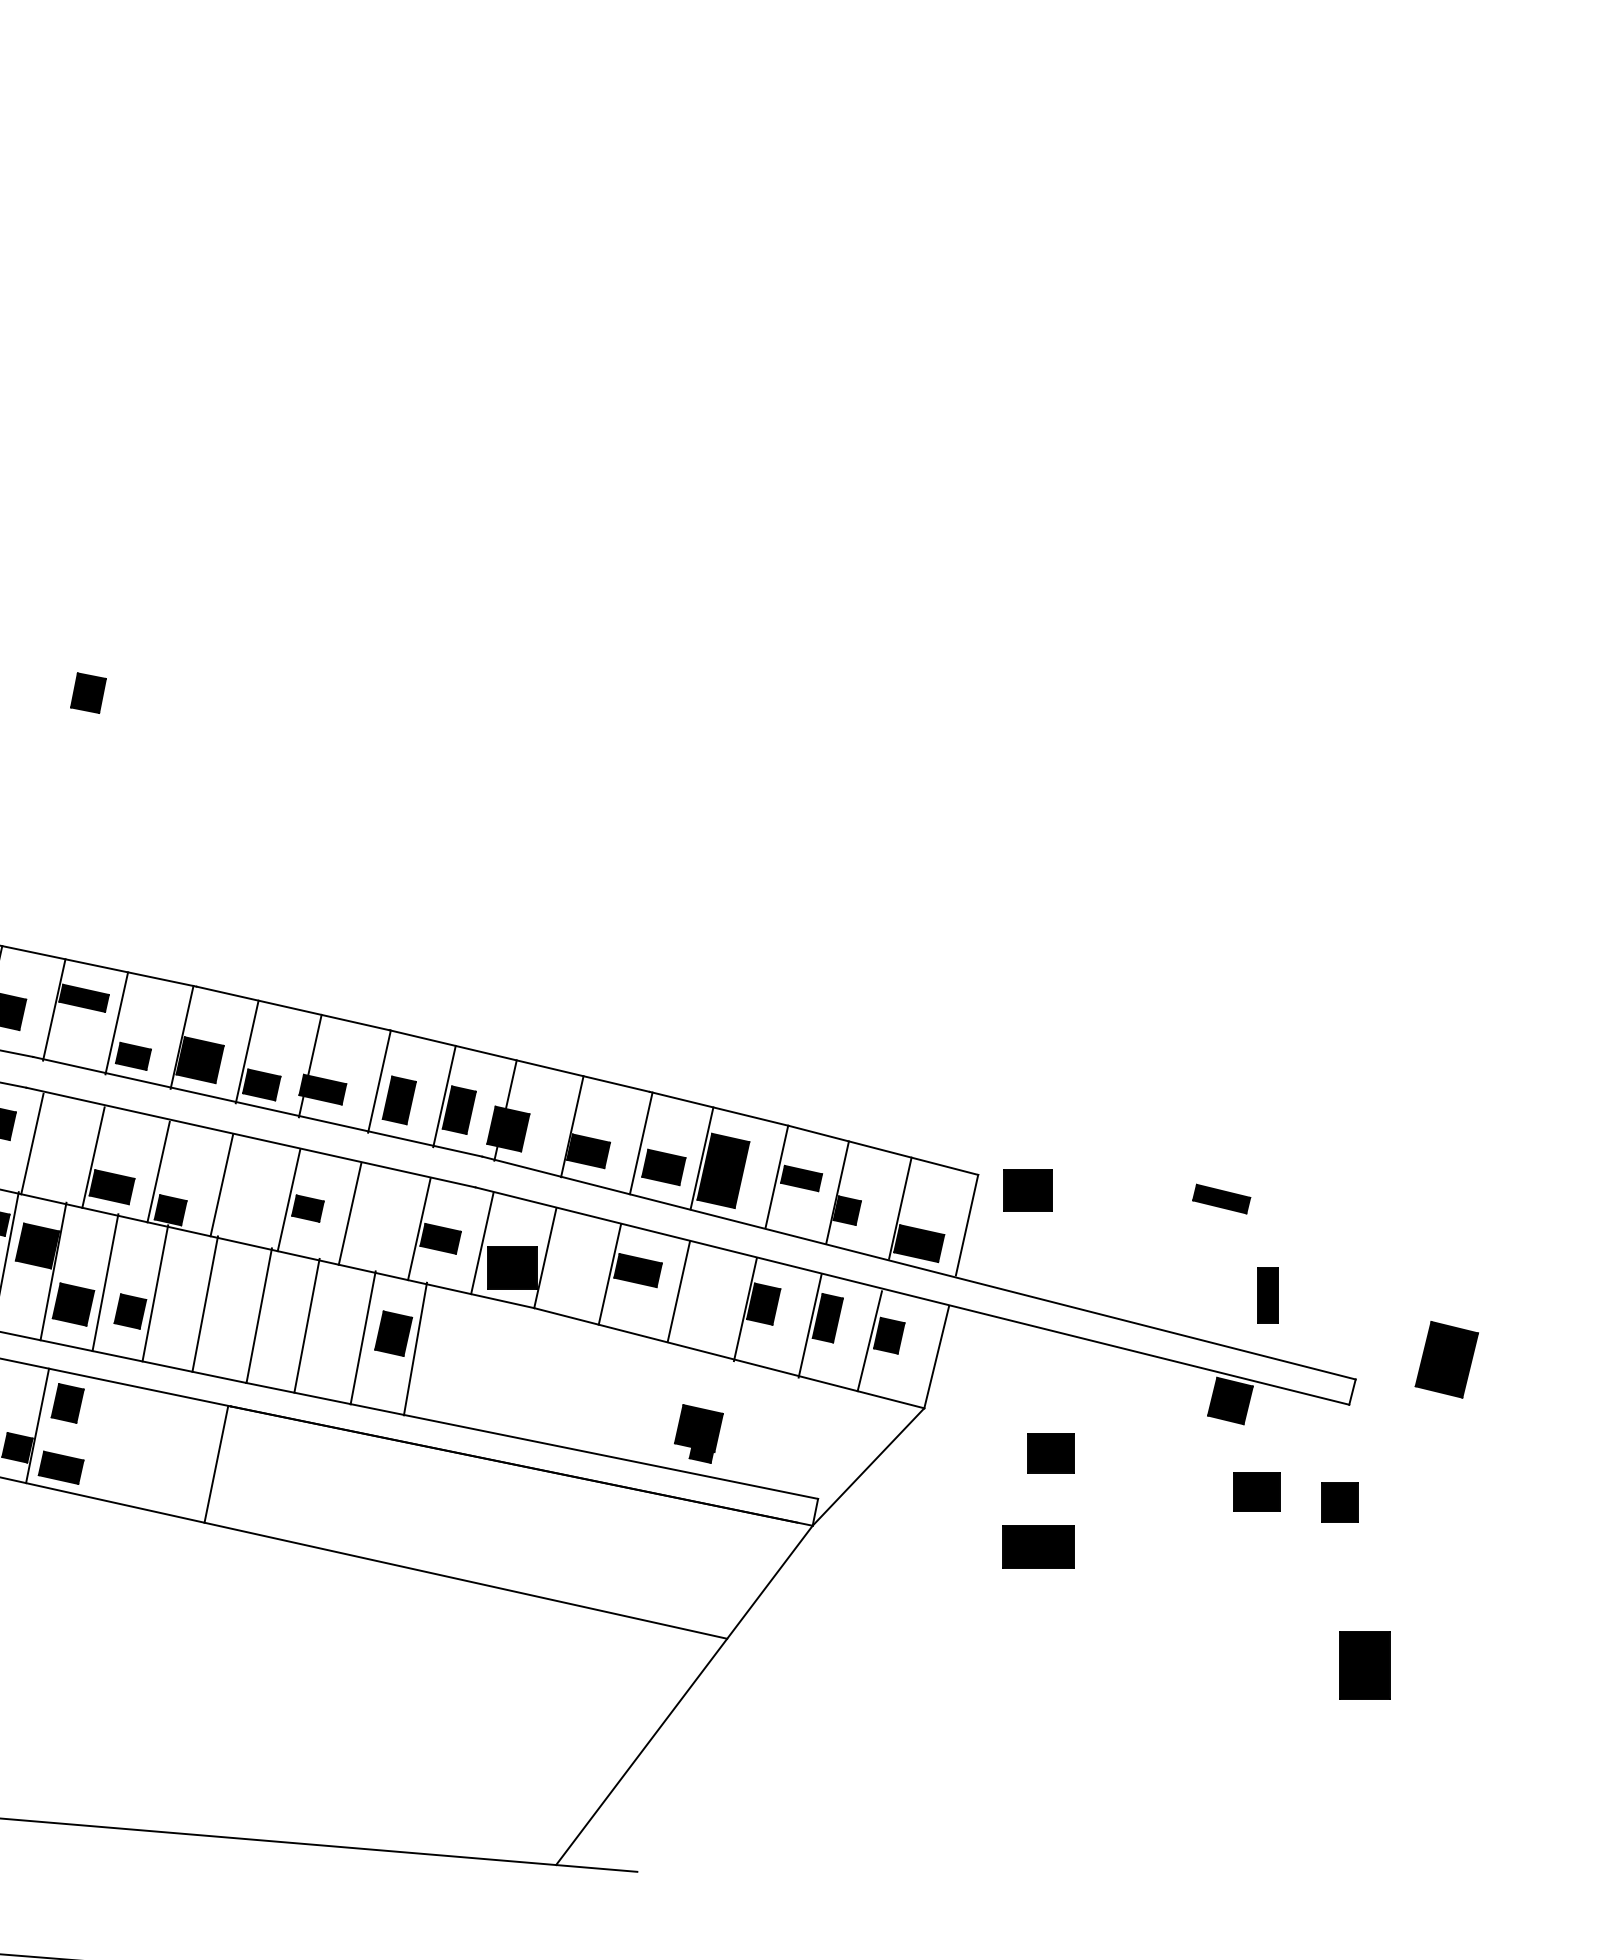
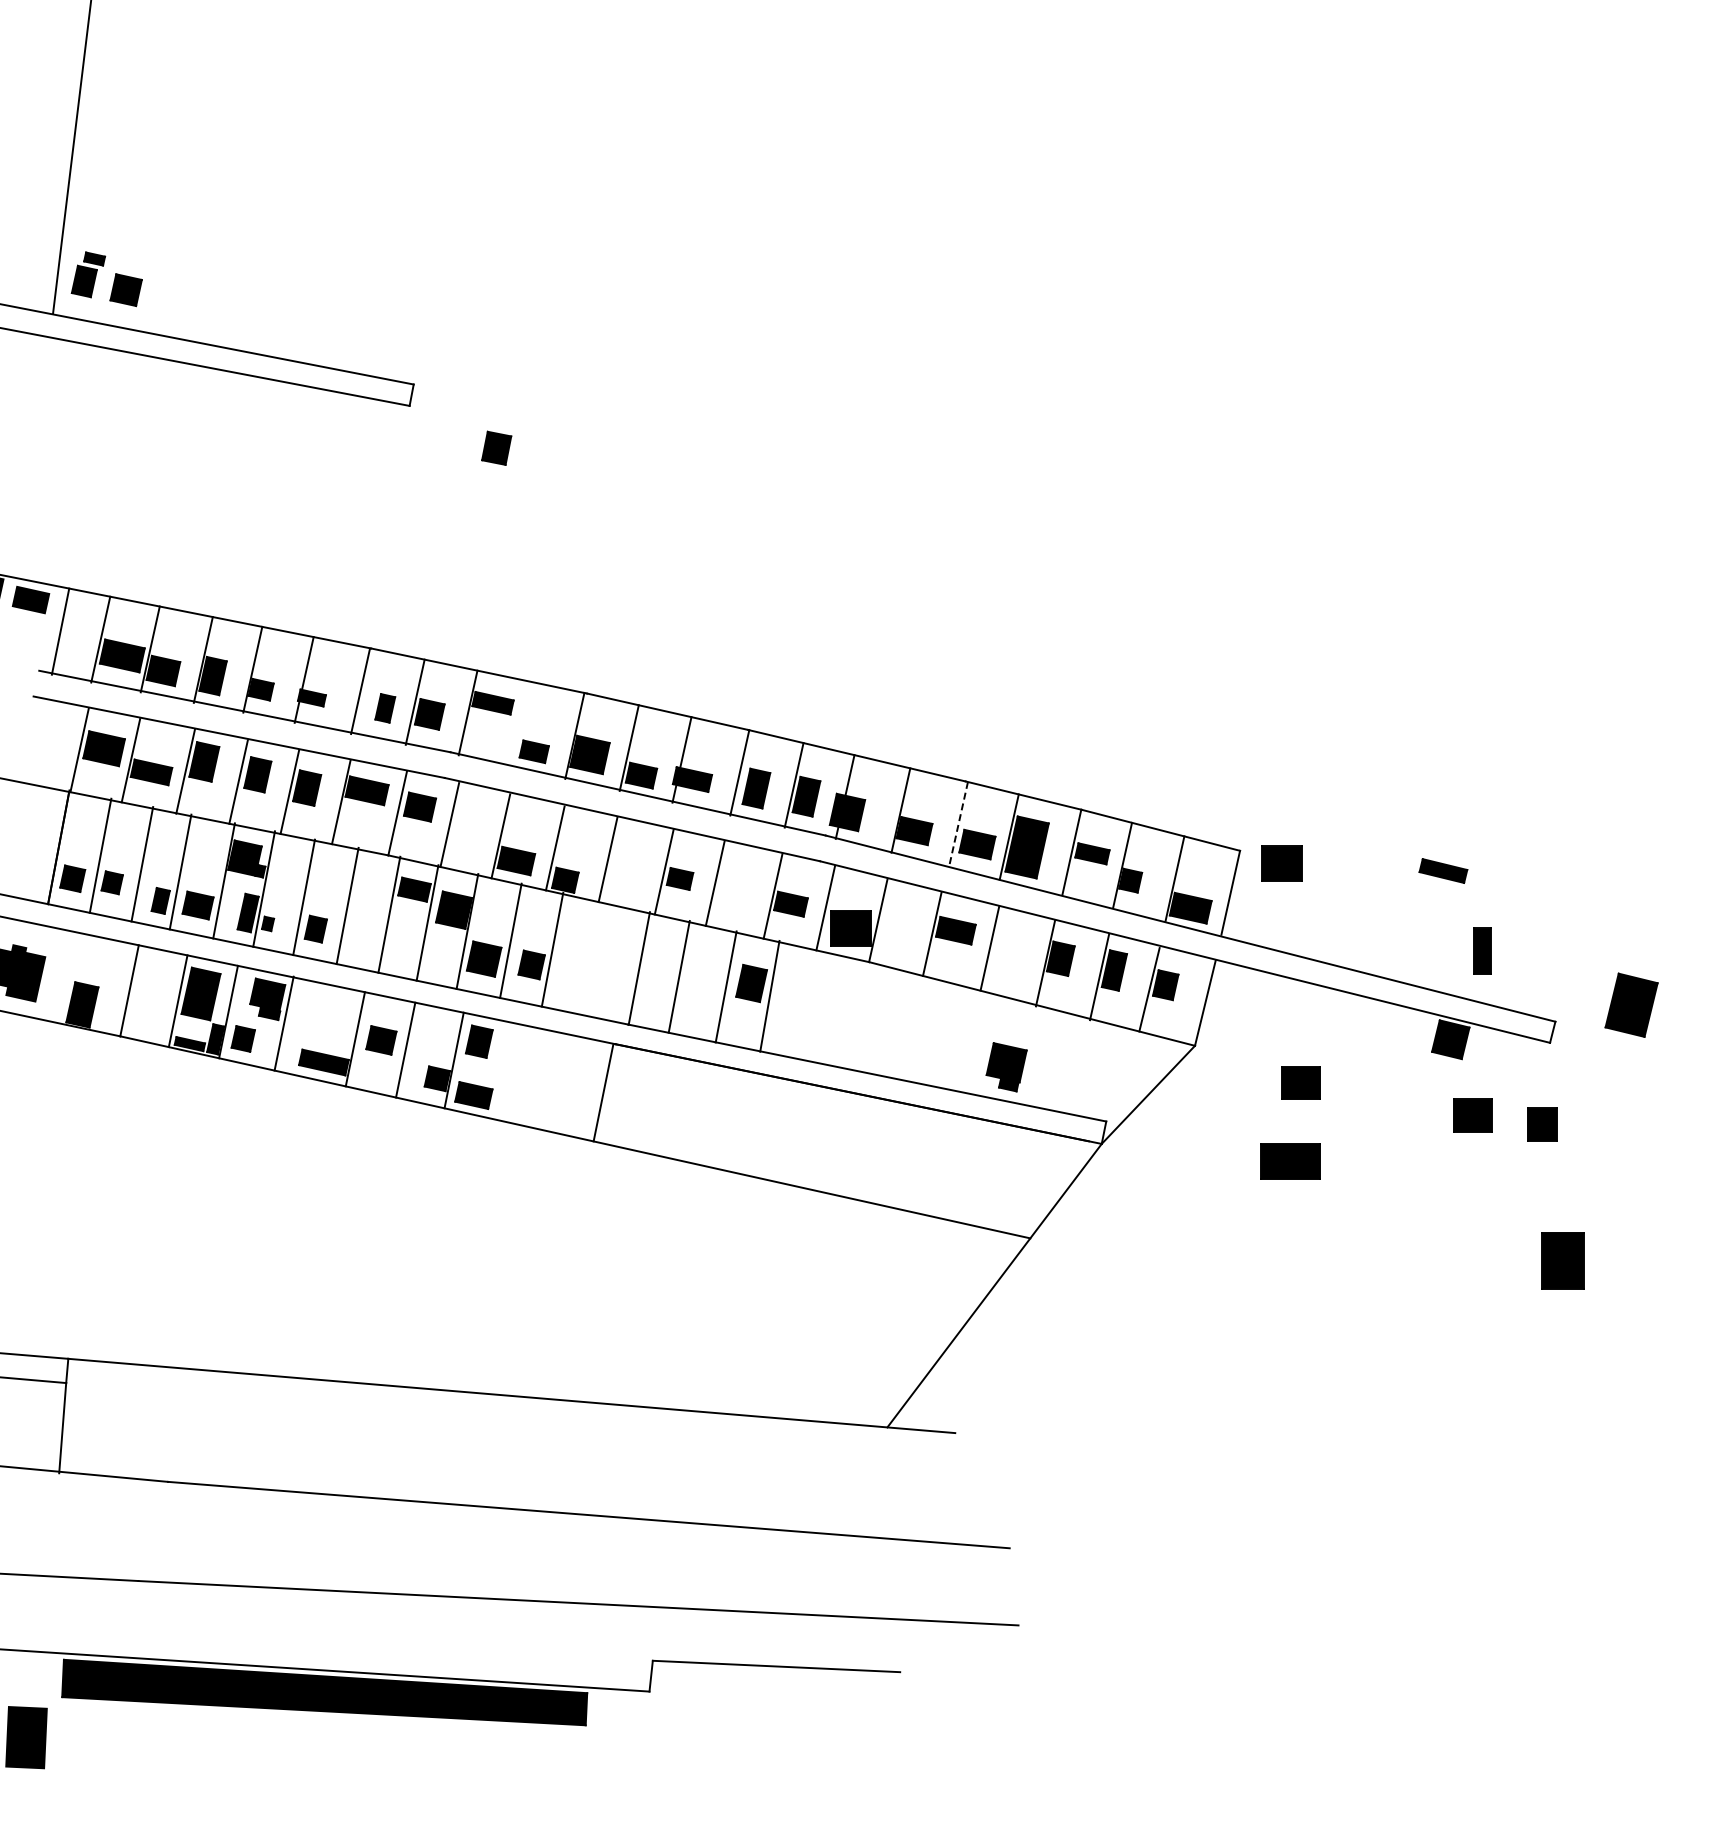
line: (115, 1022) -> (519, 723), removed
line: (641, 1143) -> (958, 824), solid -> dashed
line: (204, 1303) -> (593, 958), removed

